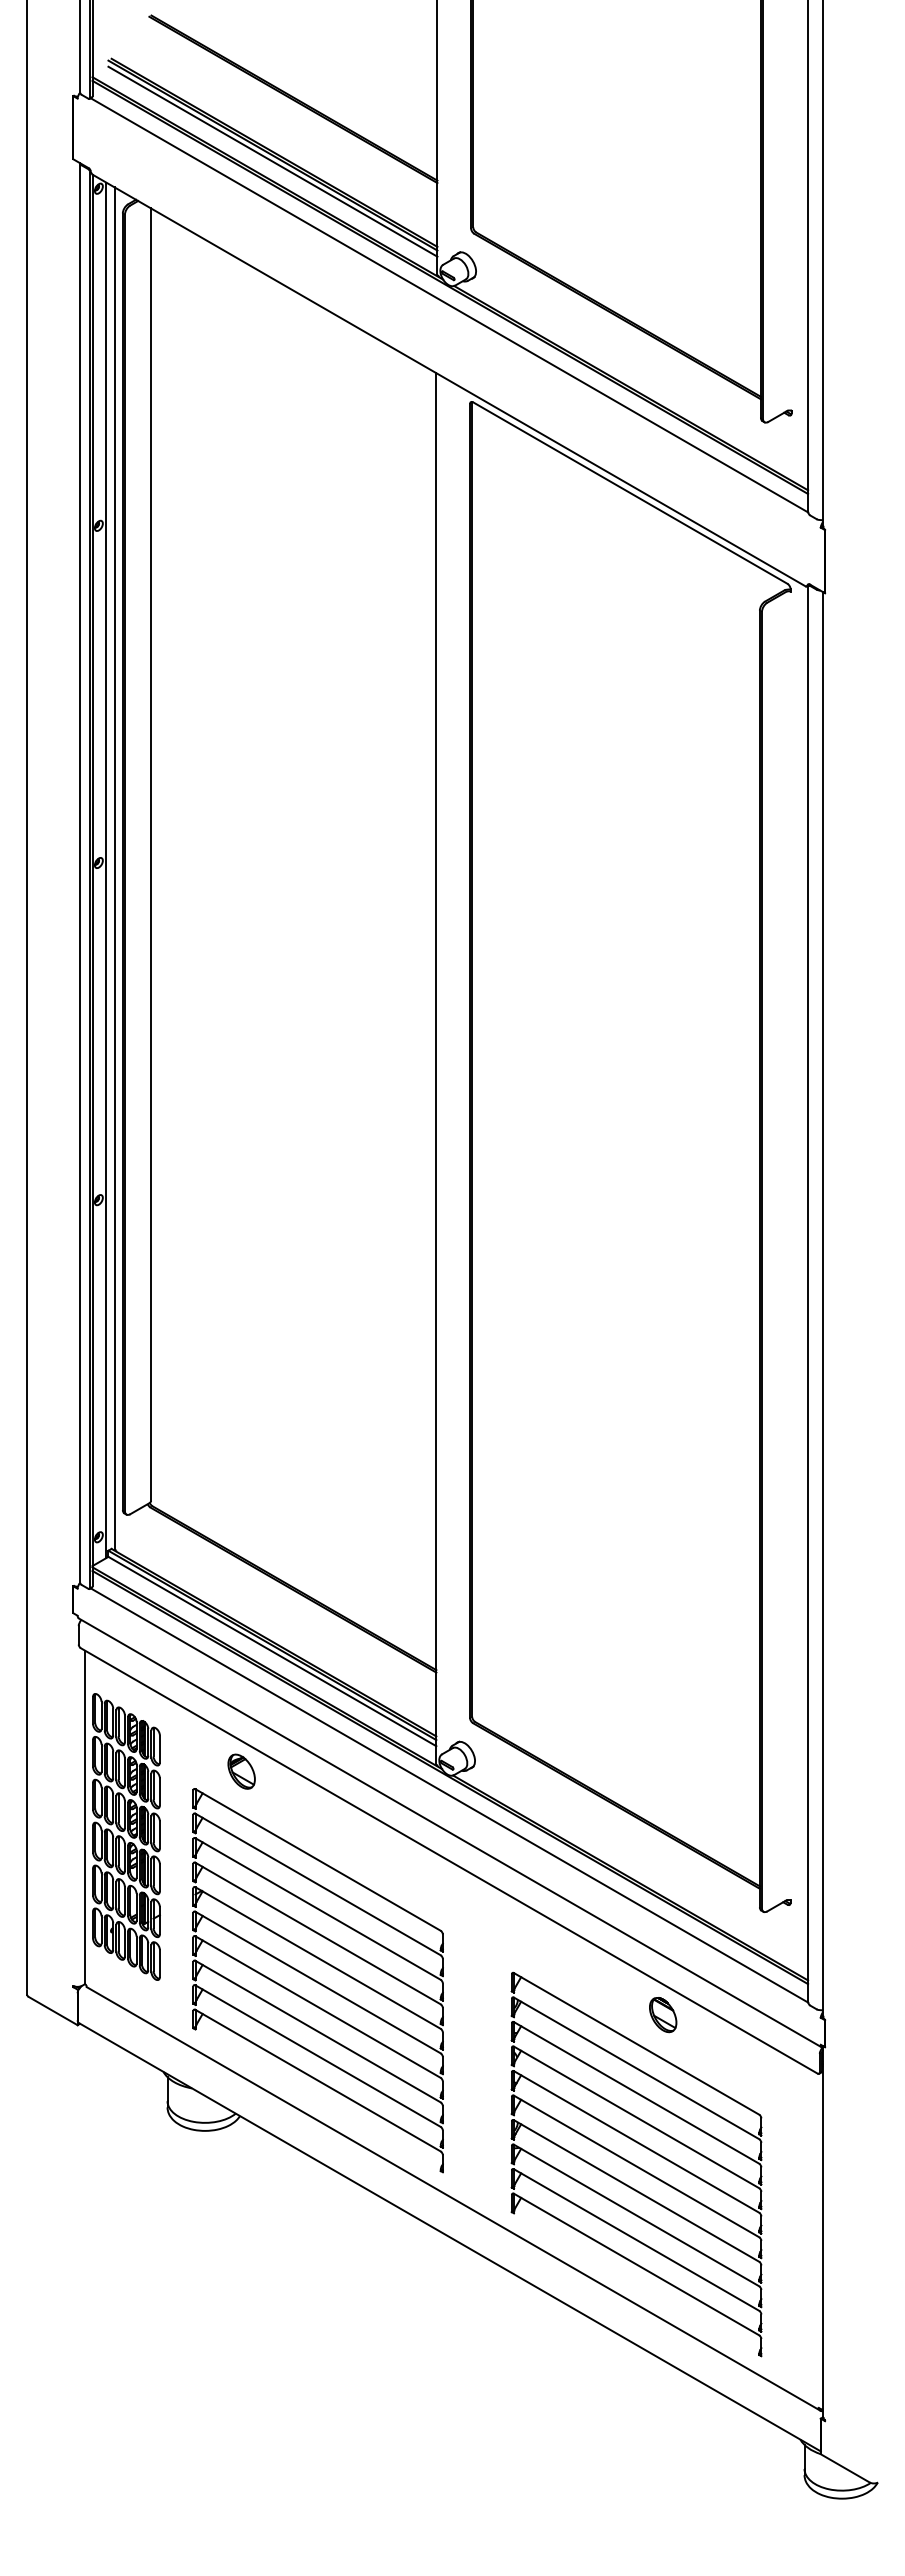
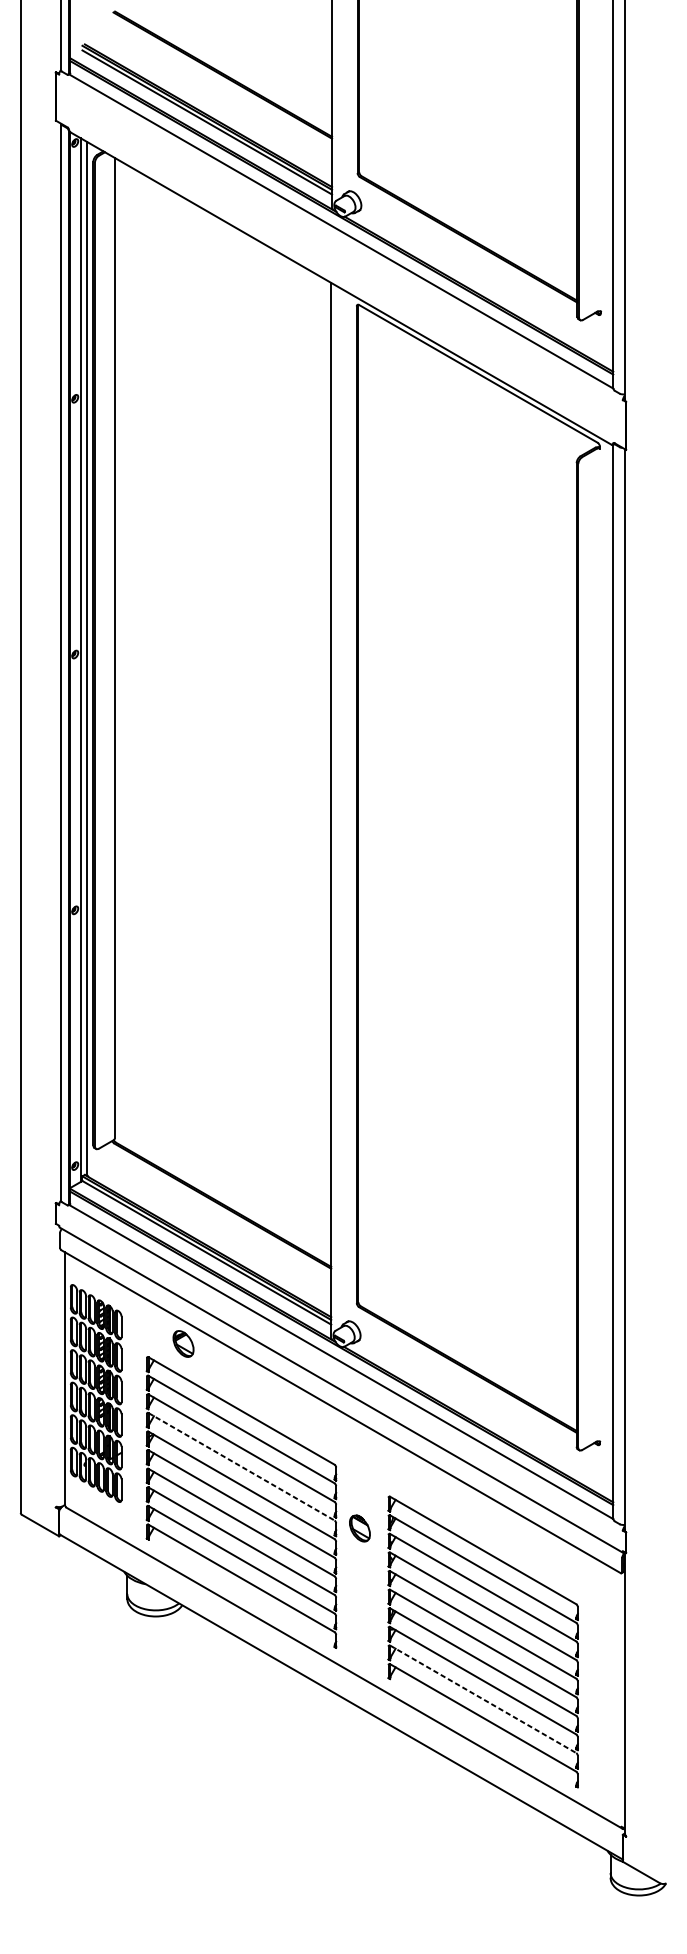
line: (318, 1933) -> (241, 1466), solid -> dashed
part: (663, 2015) -> (360, 1528), moved
line: (636, 2240) -> (483, 1699), solid -> dashed

